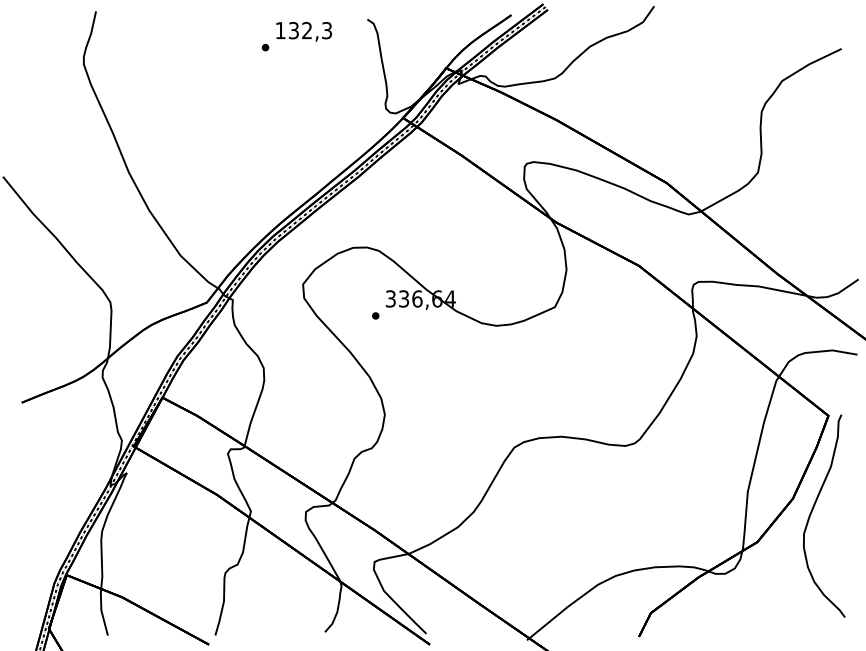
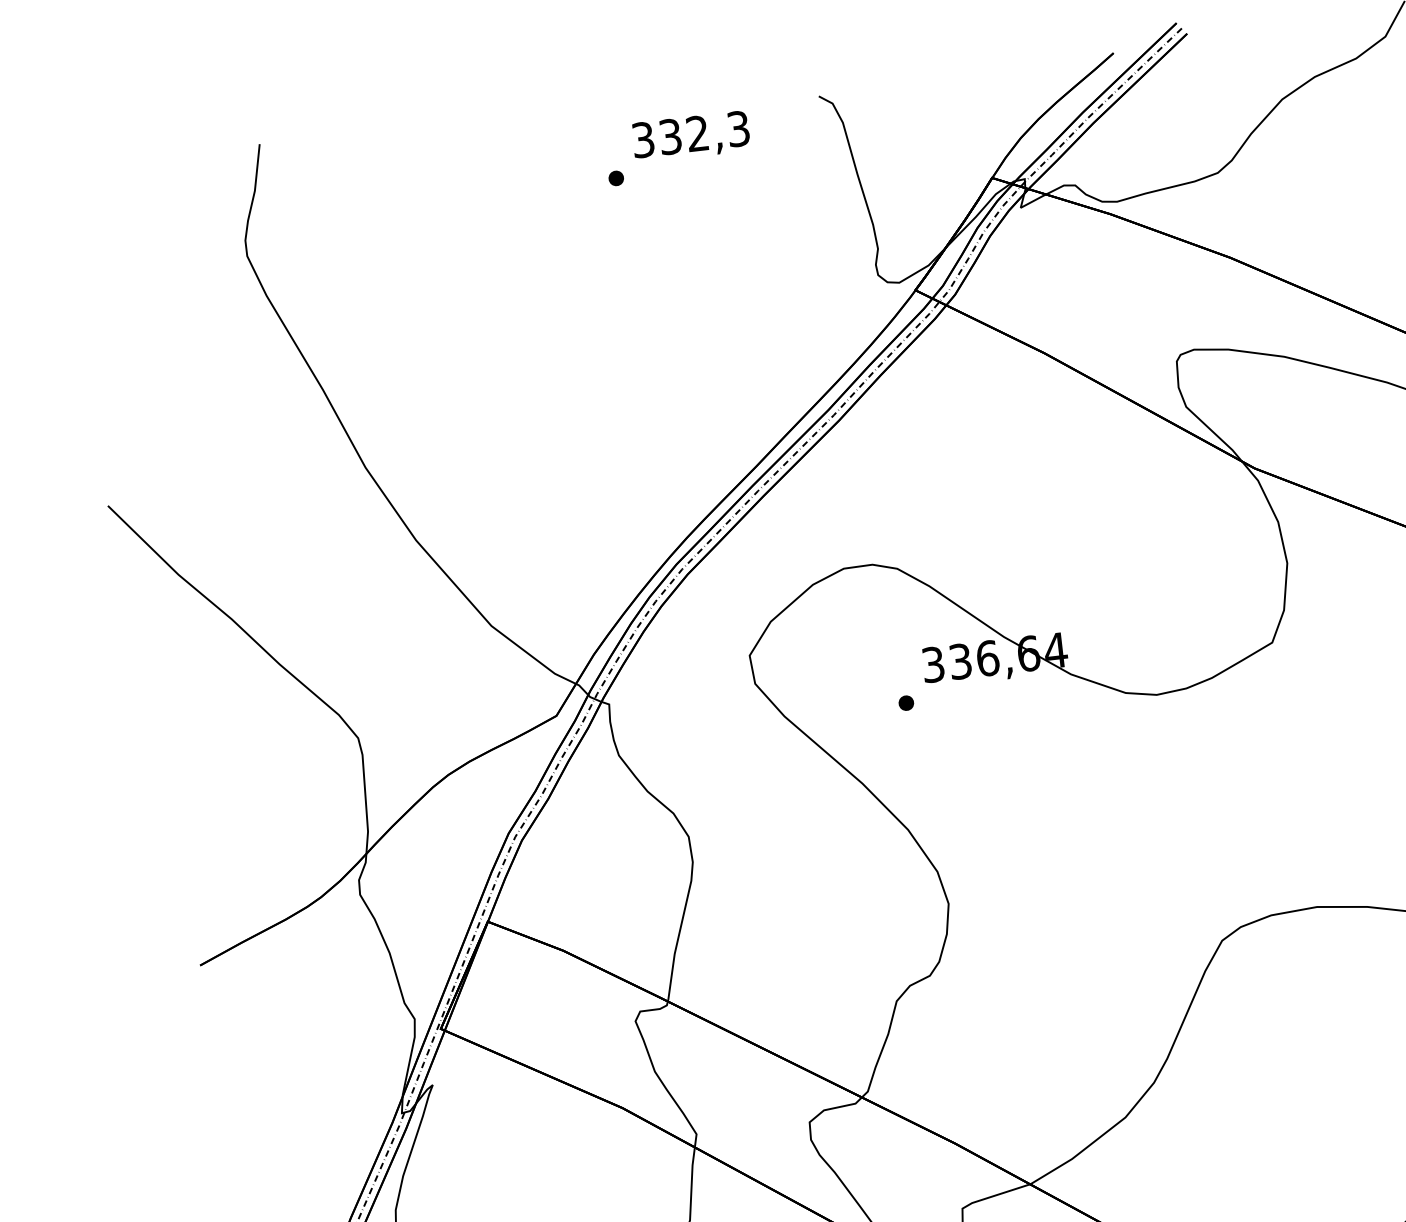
text: (280, 30) -> (642, 139), 132,3 -> 332,3

